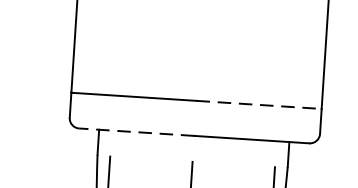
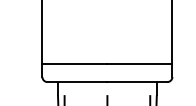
line: (258, 104) -> (139, 63), dashed -> solid
line: (136, 132) -> (77, 82), dashed -> solid

